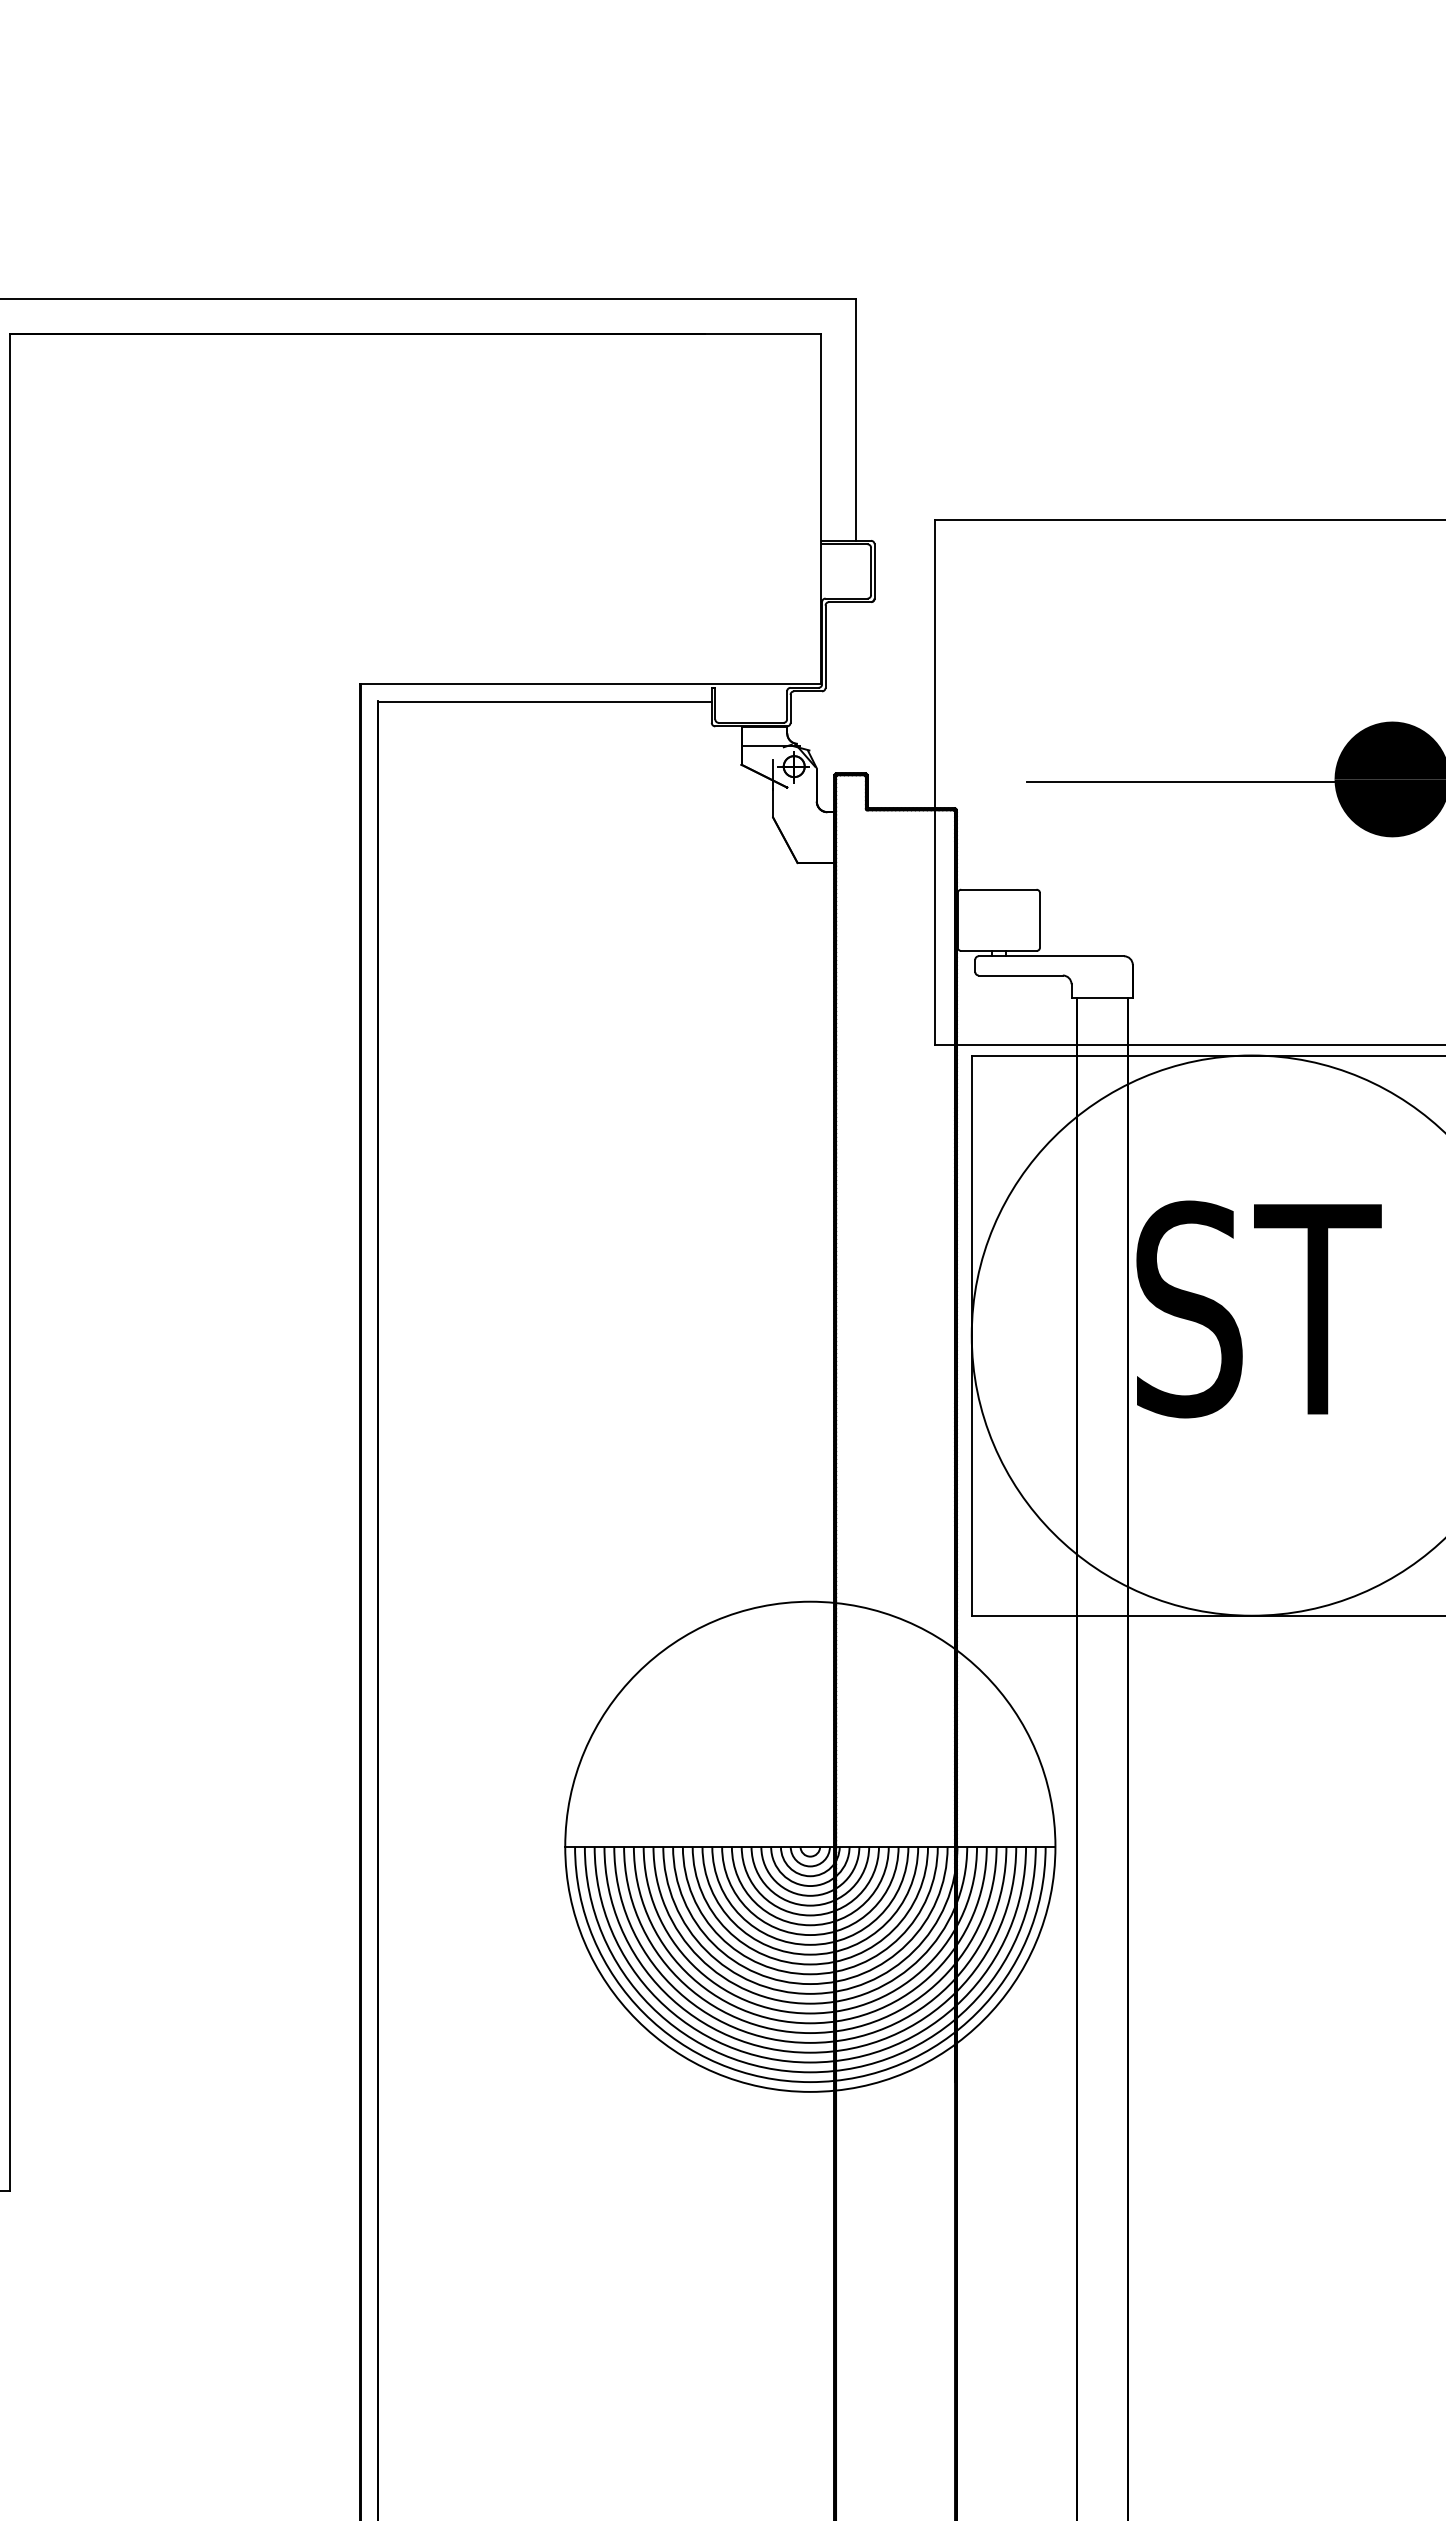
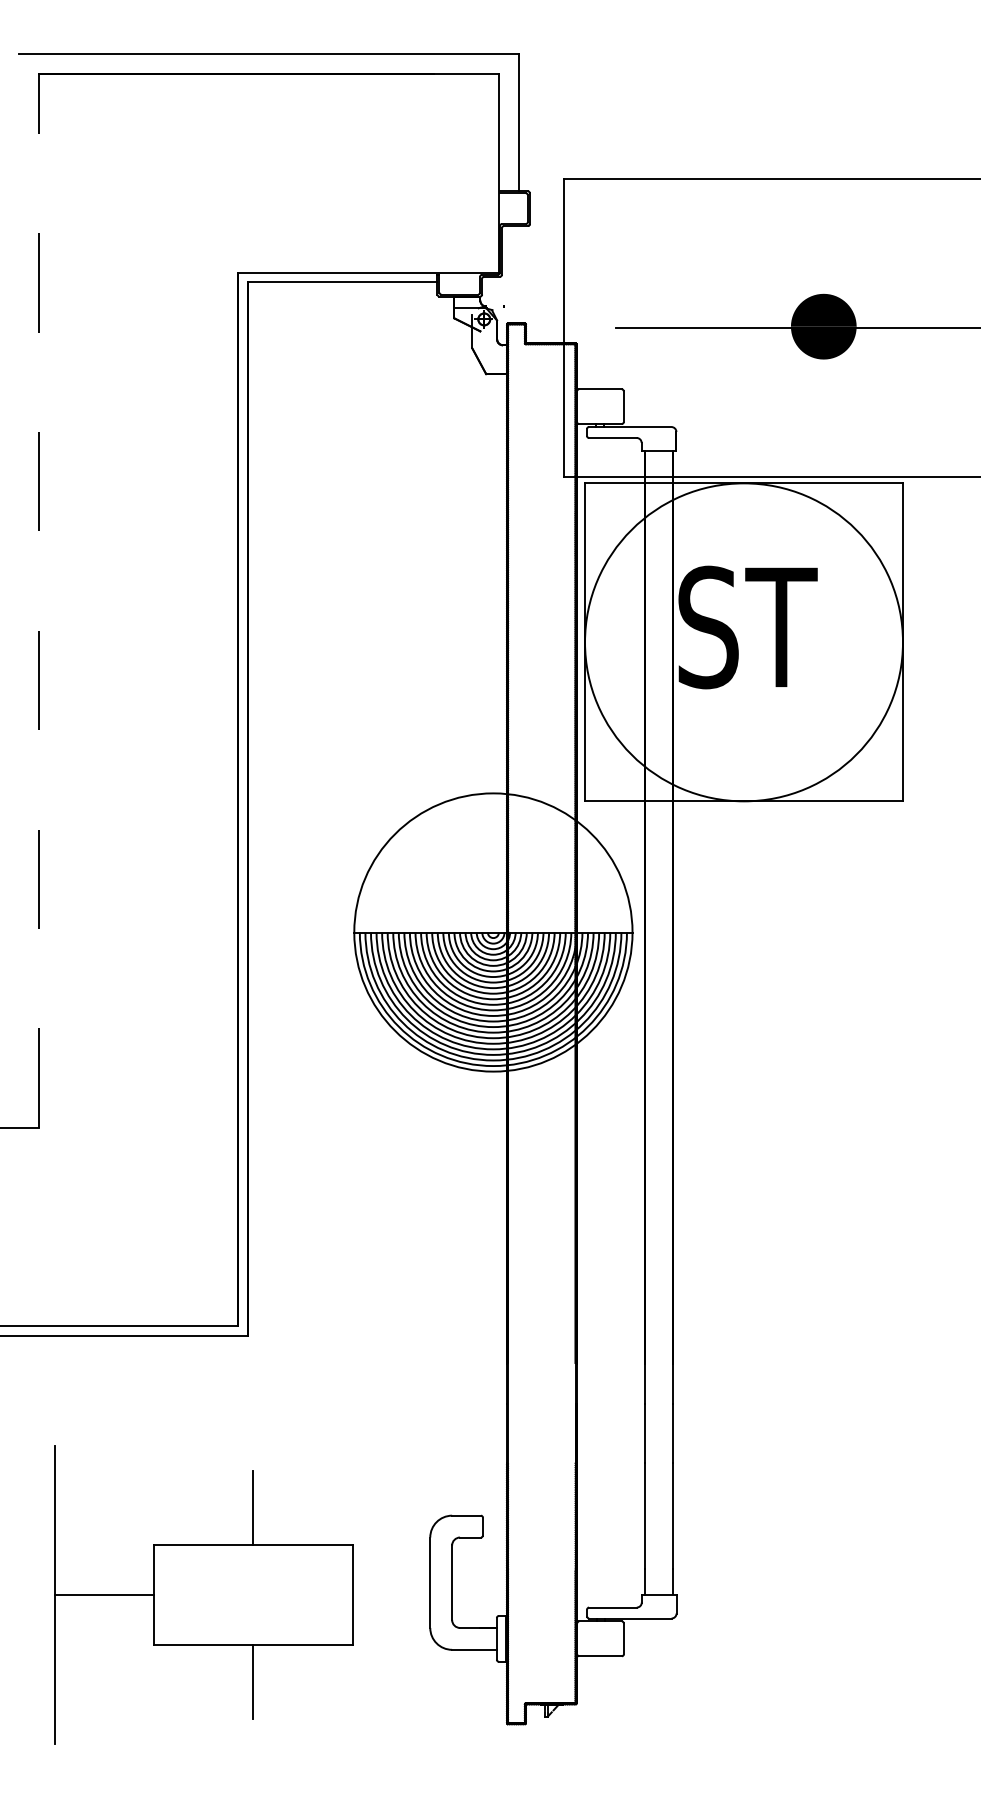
line: (10, 1261) -> (39, 600), solid -> dashed

